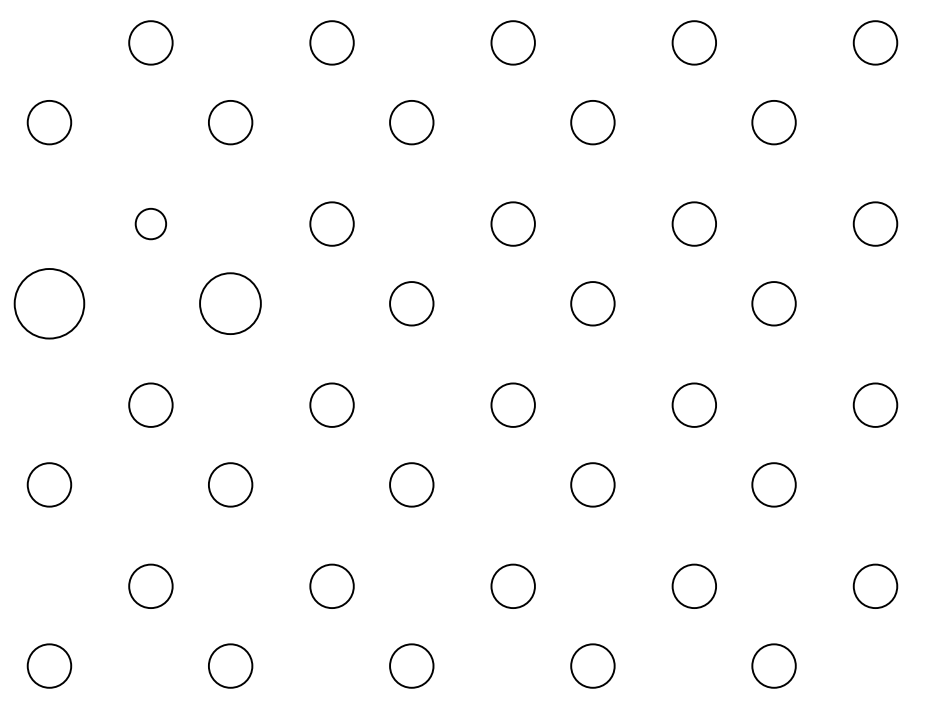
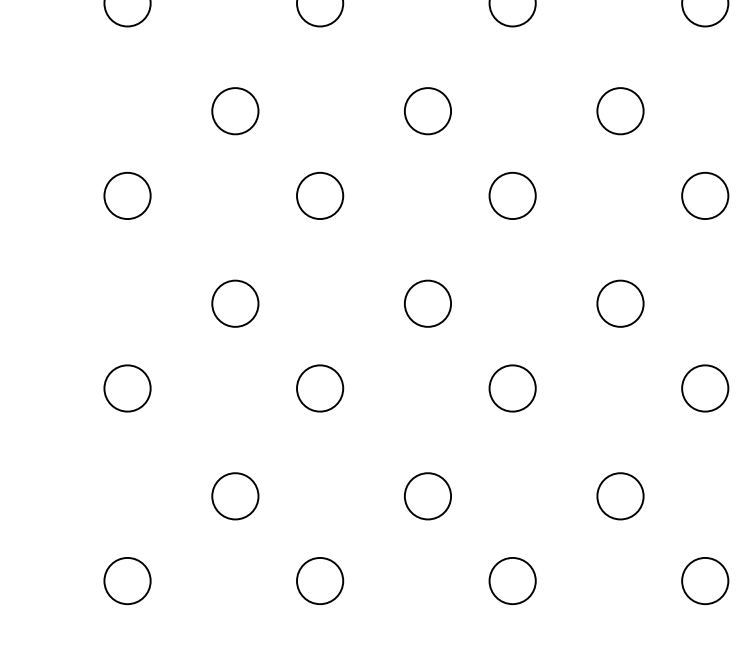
circle: (150, 223) -> (234, 110), size x1.43
circle: (49, 303) -> (127, 195), size x0.62
circle: (230, 303) -> (319, 195), size x0.71

